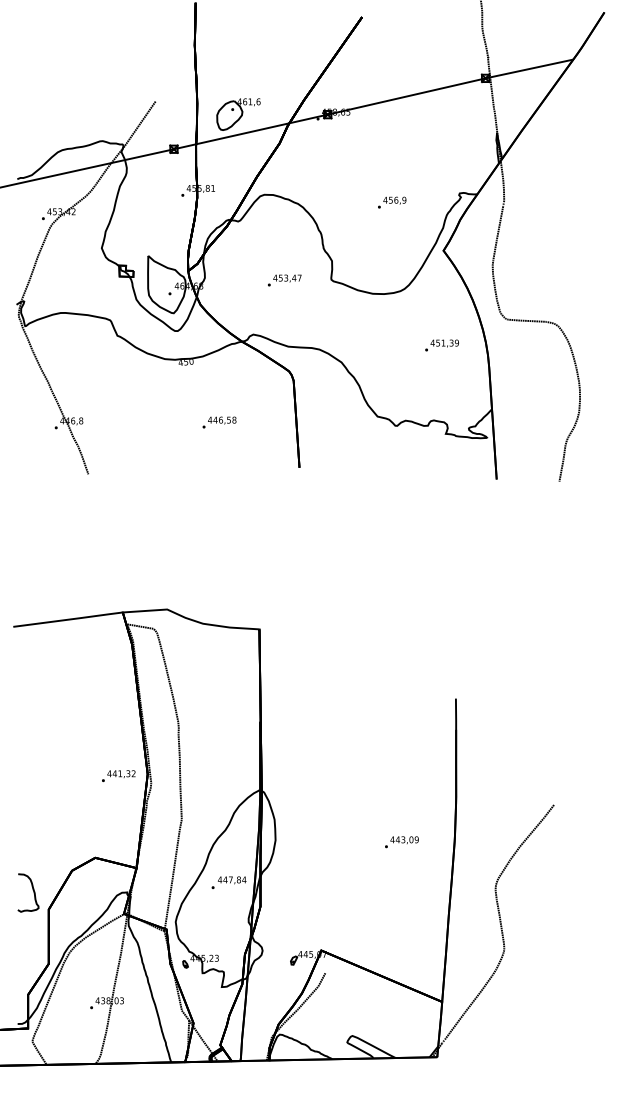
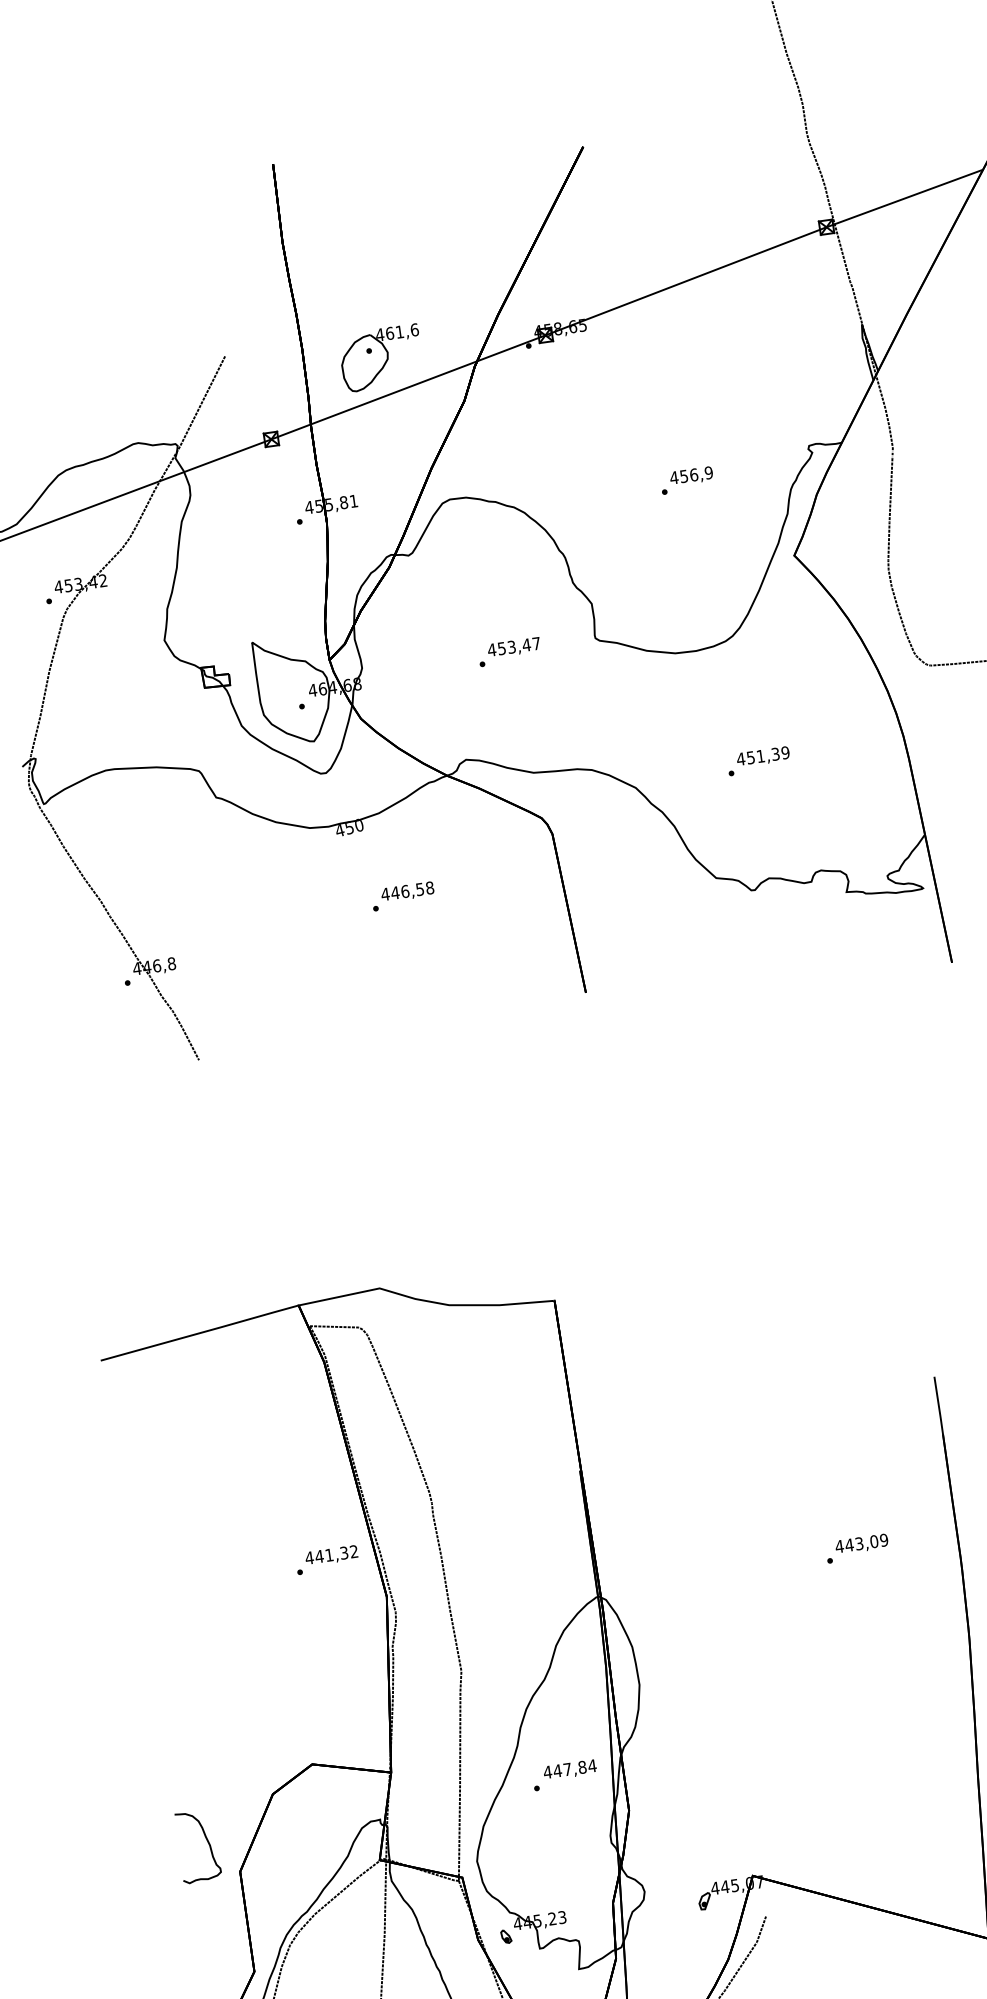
text: (441, 345) -> (757, 761), moved
text: (219, 422) -> (403, 896), moved
text: (118, 775) -> (326, 1558), moved
text: (401, 842) -> (856, 1549), moved

